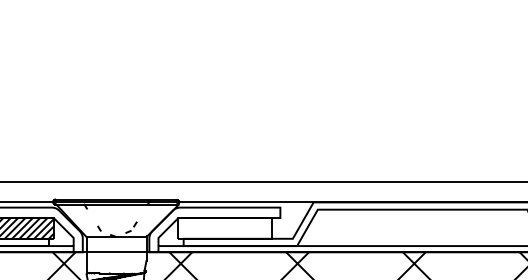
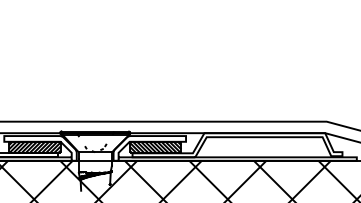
hatch: (225, 228) -> (155, 147), added

